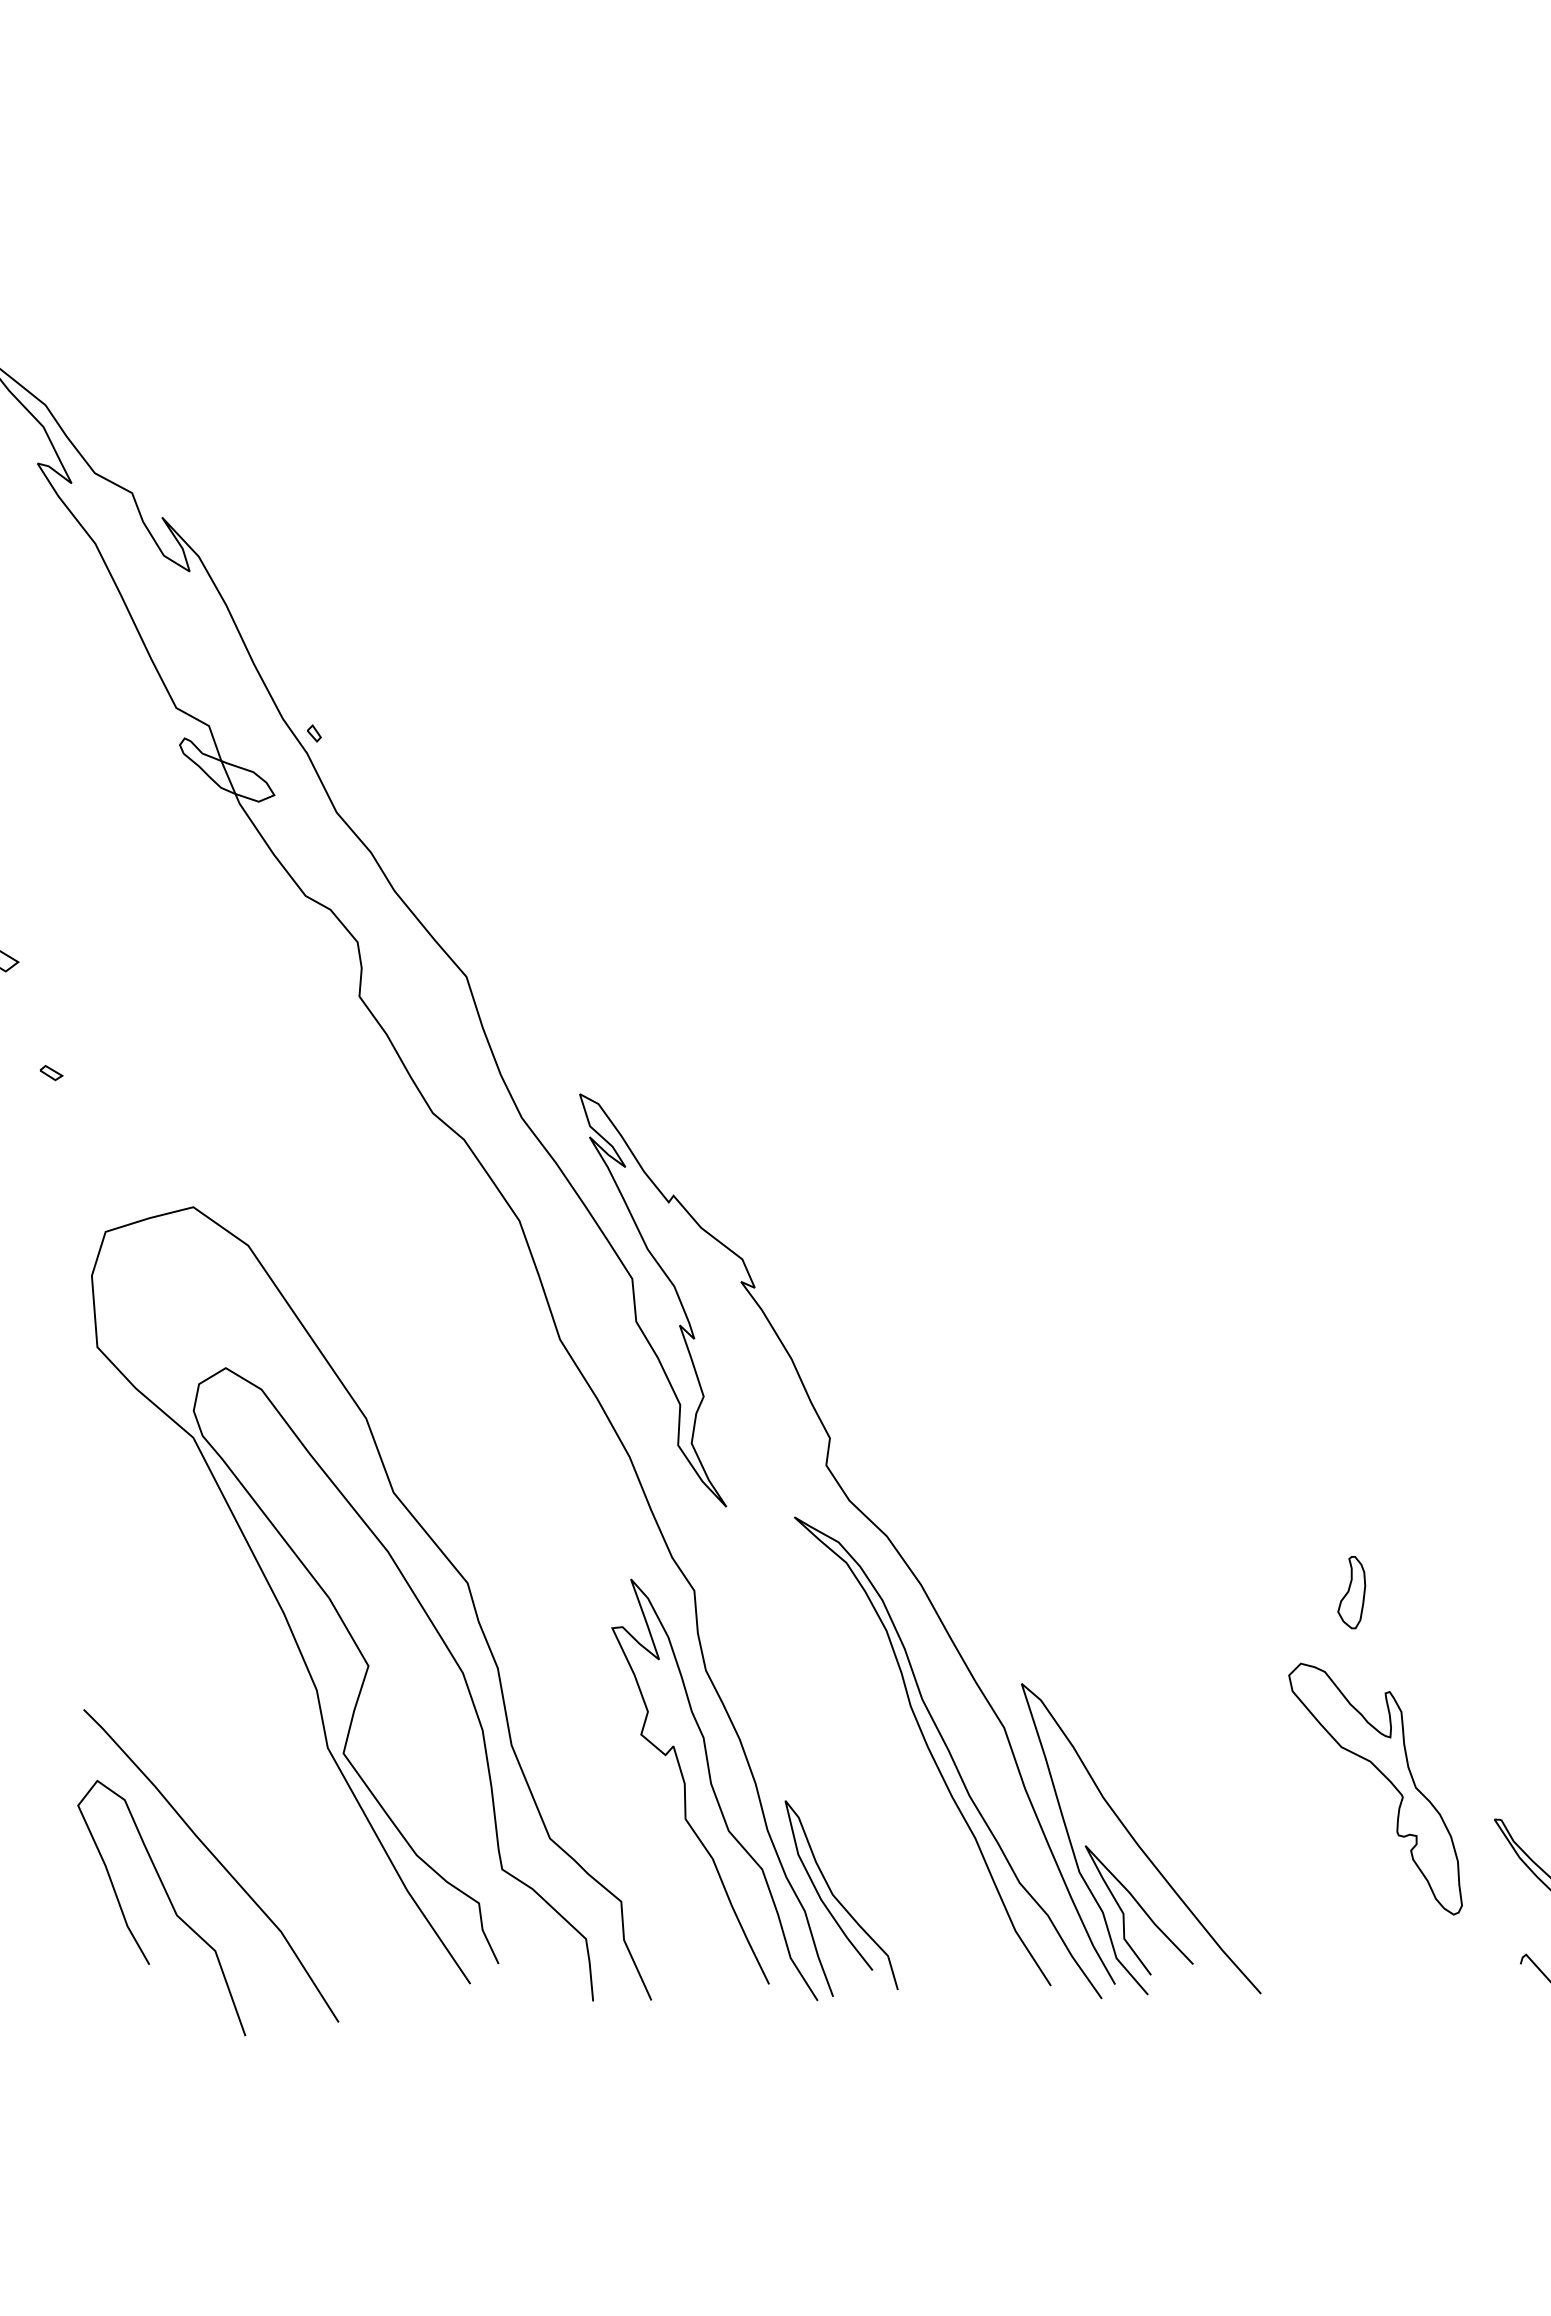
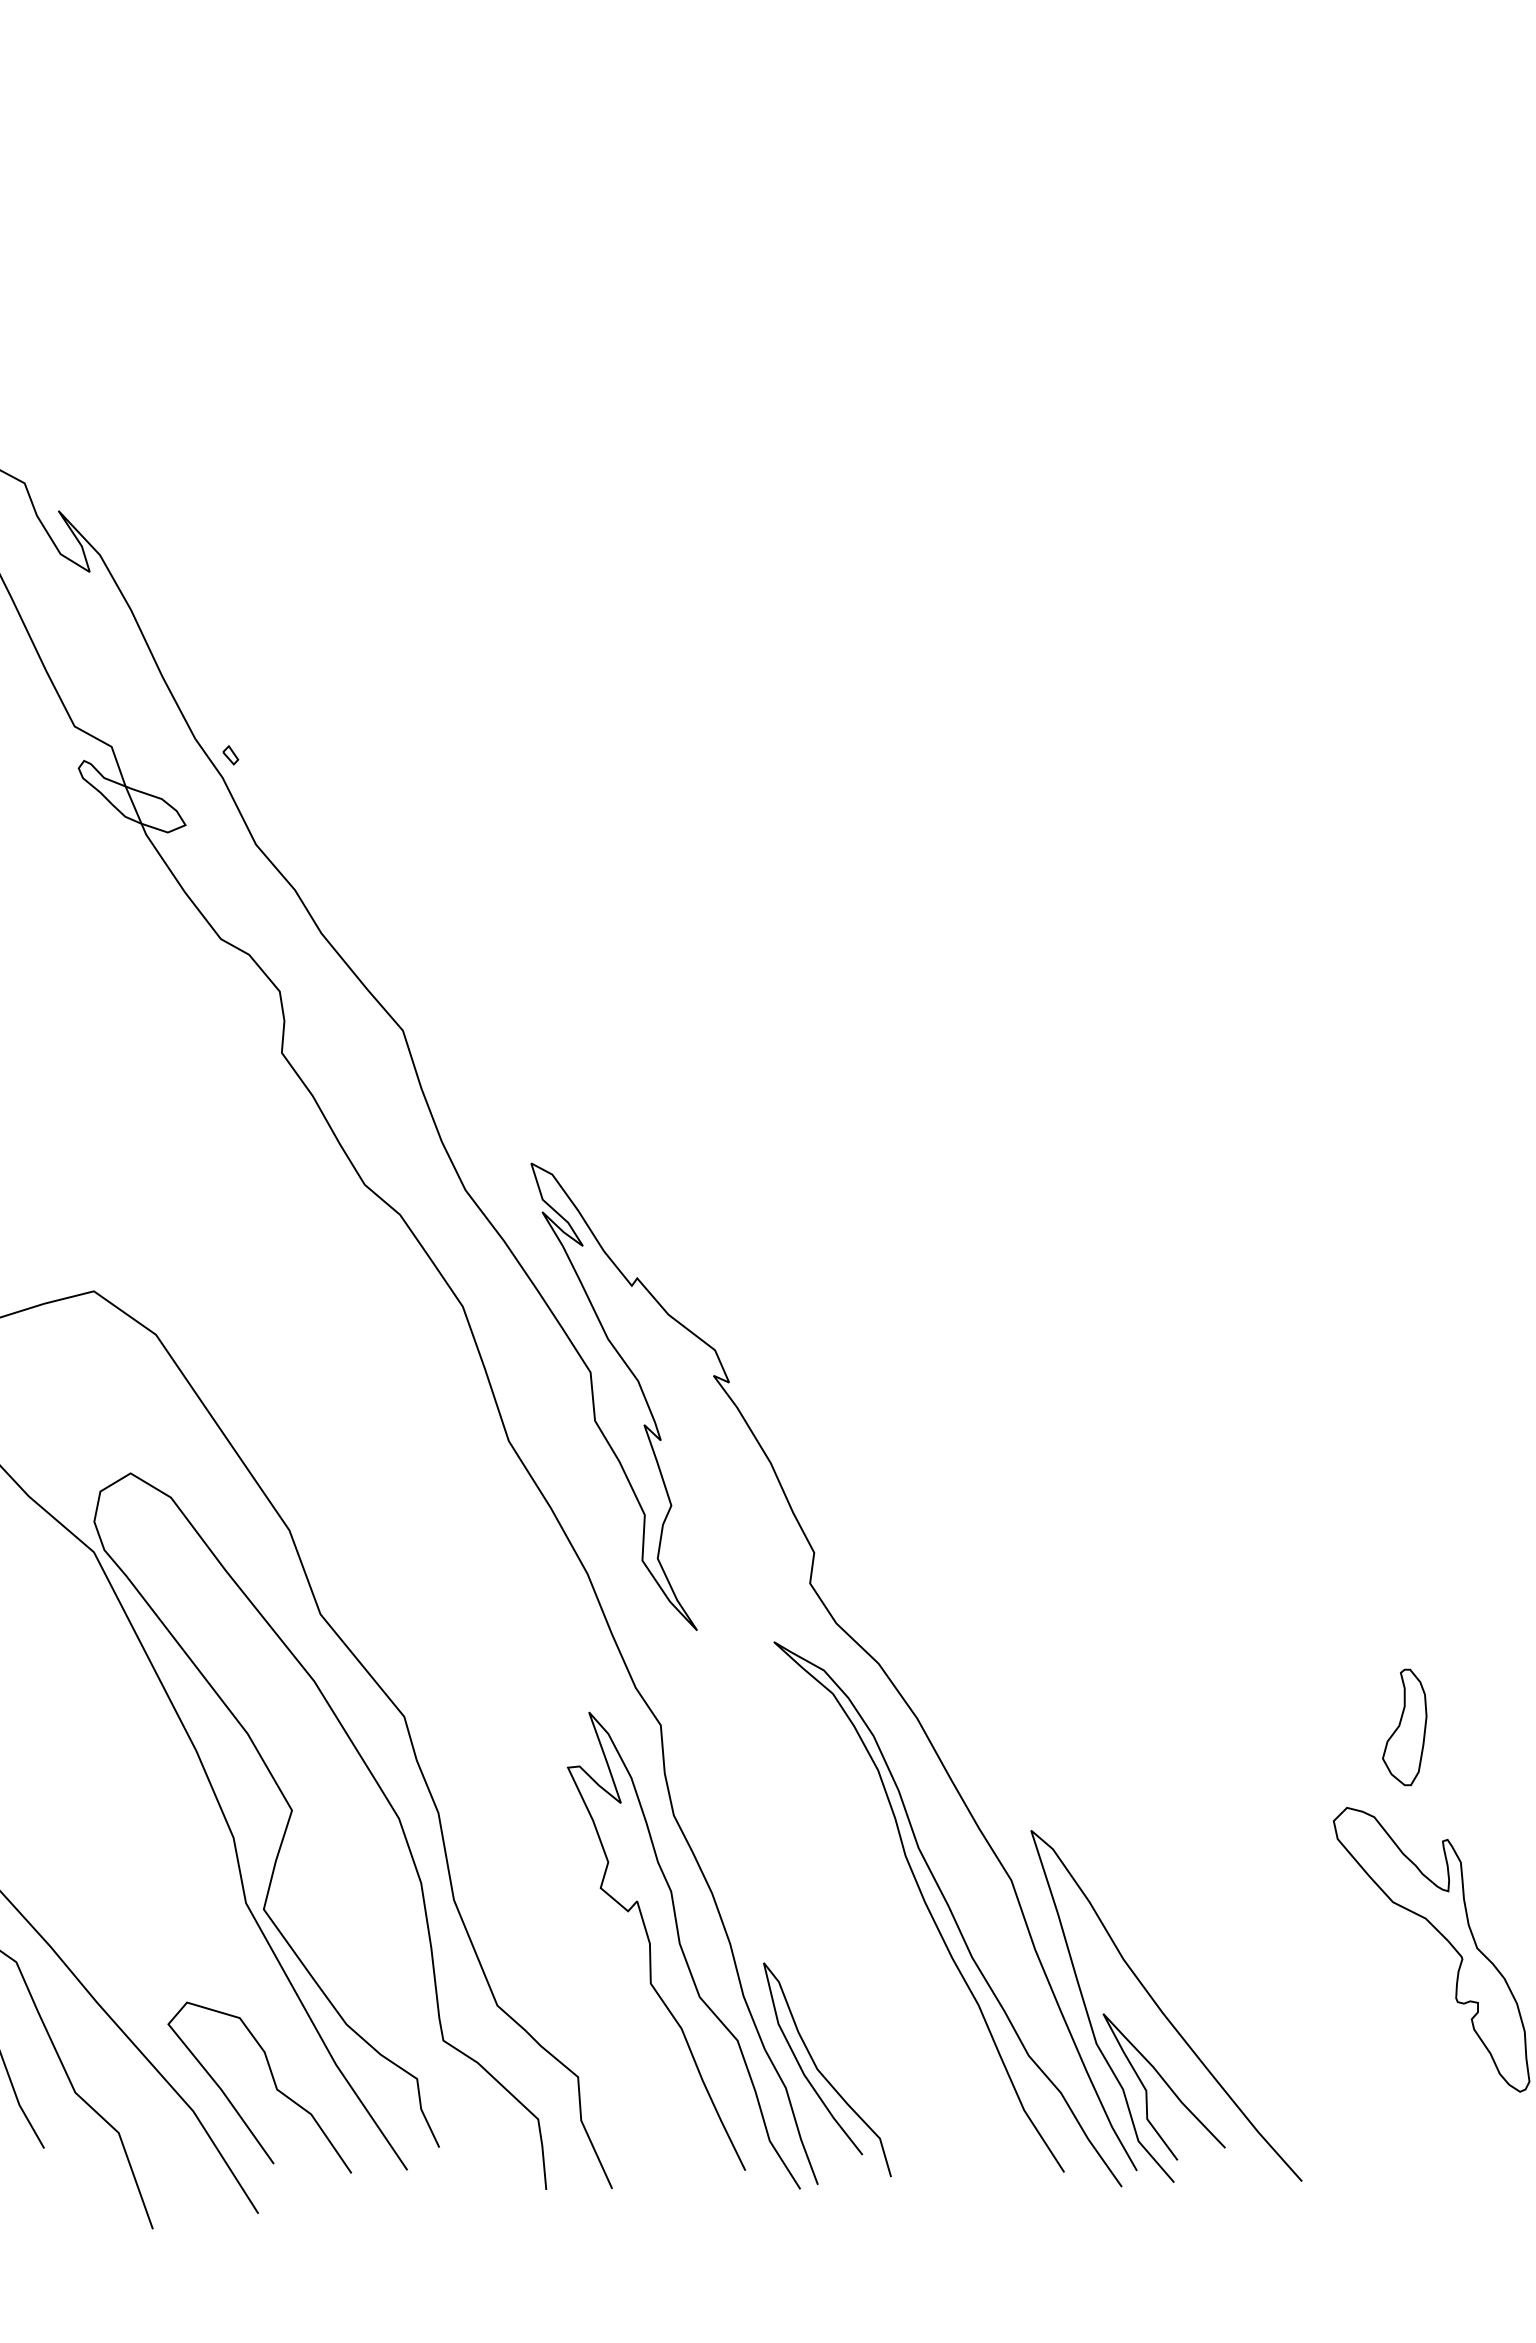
part: (1351, 1592) -> (1404, 1727), size x1.43
curve: (351, 1905) -> (272, 2081), added

